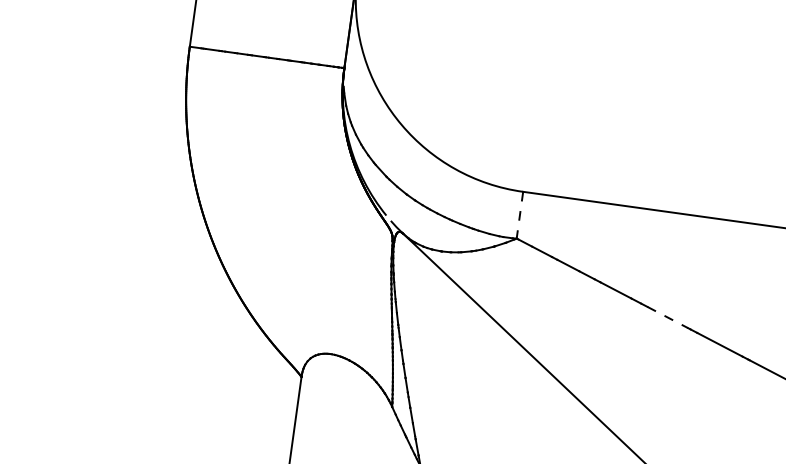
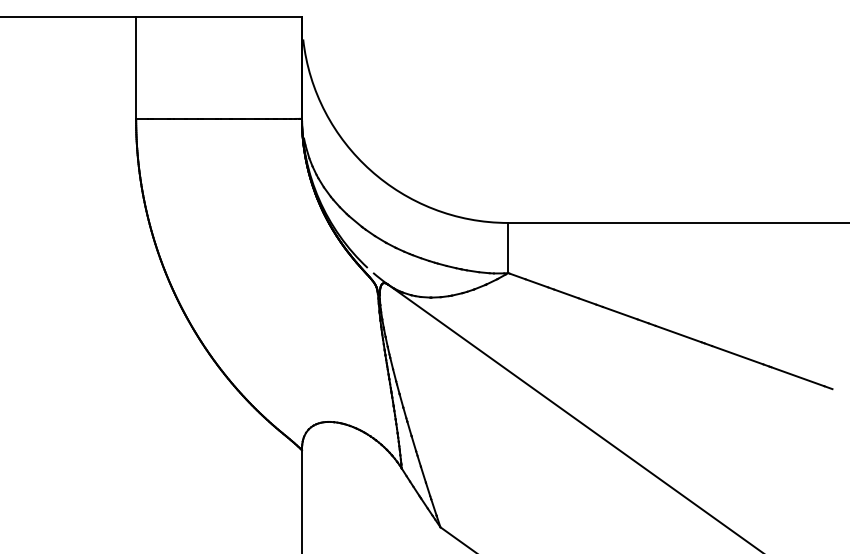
line: (520, 215) -> (508, 248), dashed -> solid
line: (668, 317) -> (679, 334), dashed -> solid

